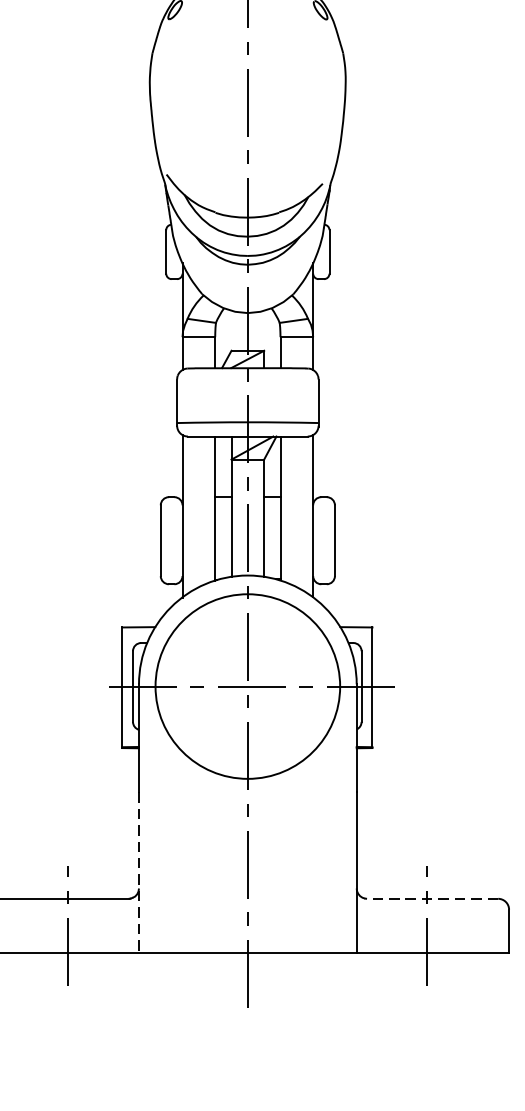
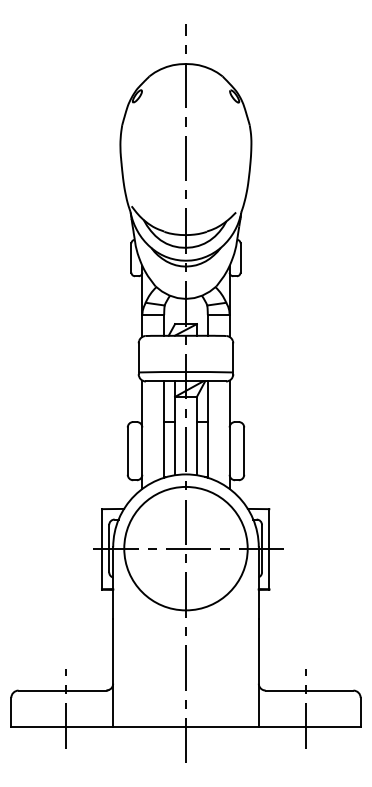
line: (139, 873) -> (113, 673), dashed -> solid
line: (432, 898) -> (309, 690), dashed -> solid

